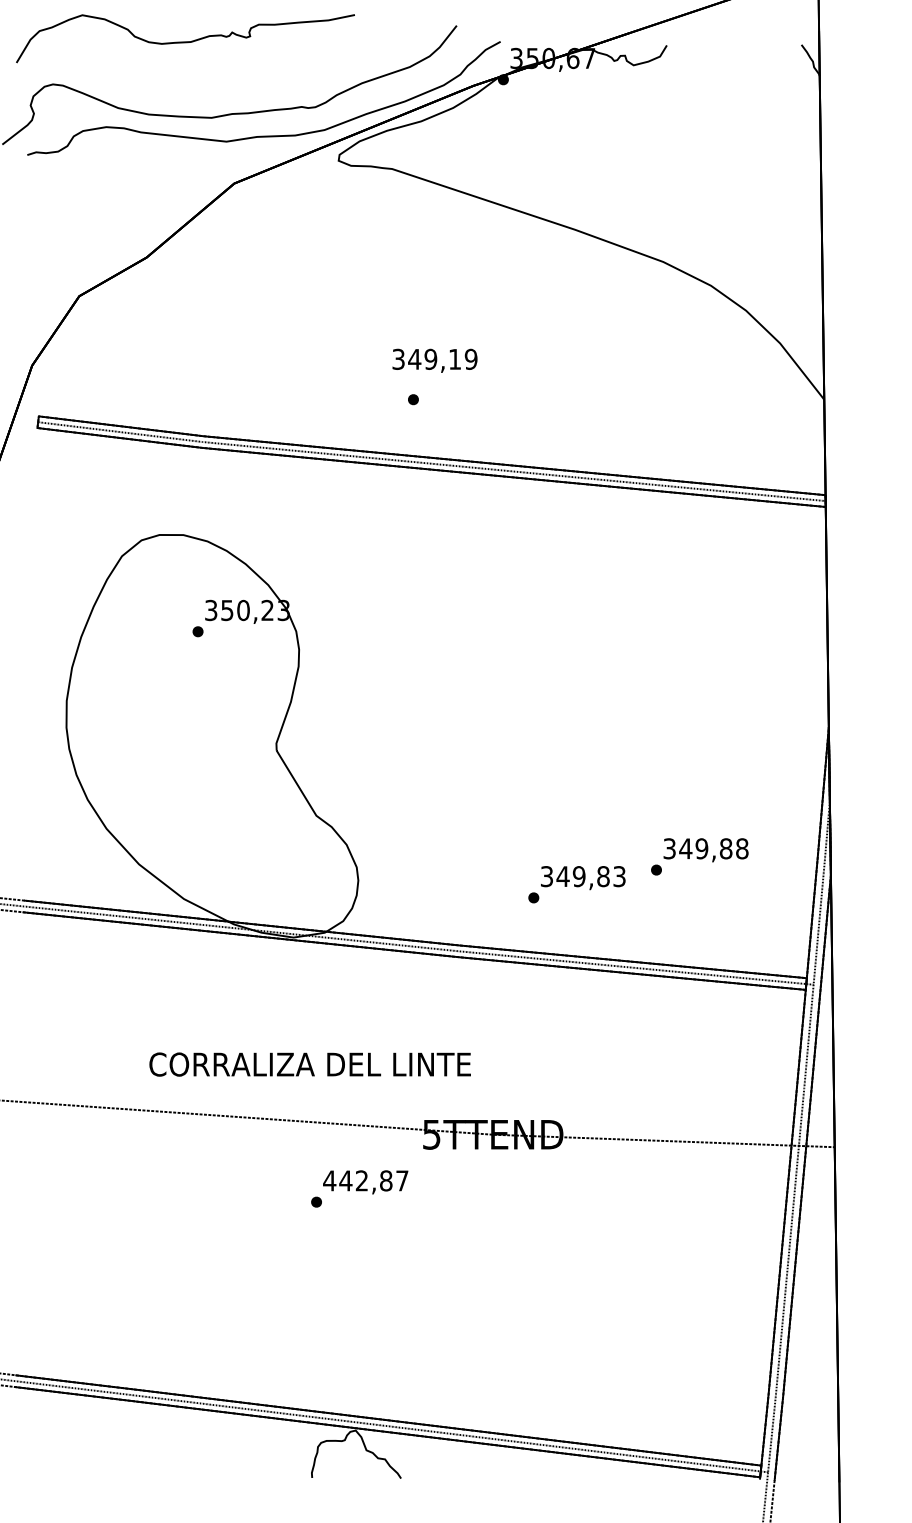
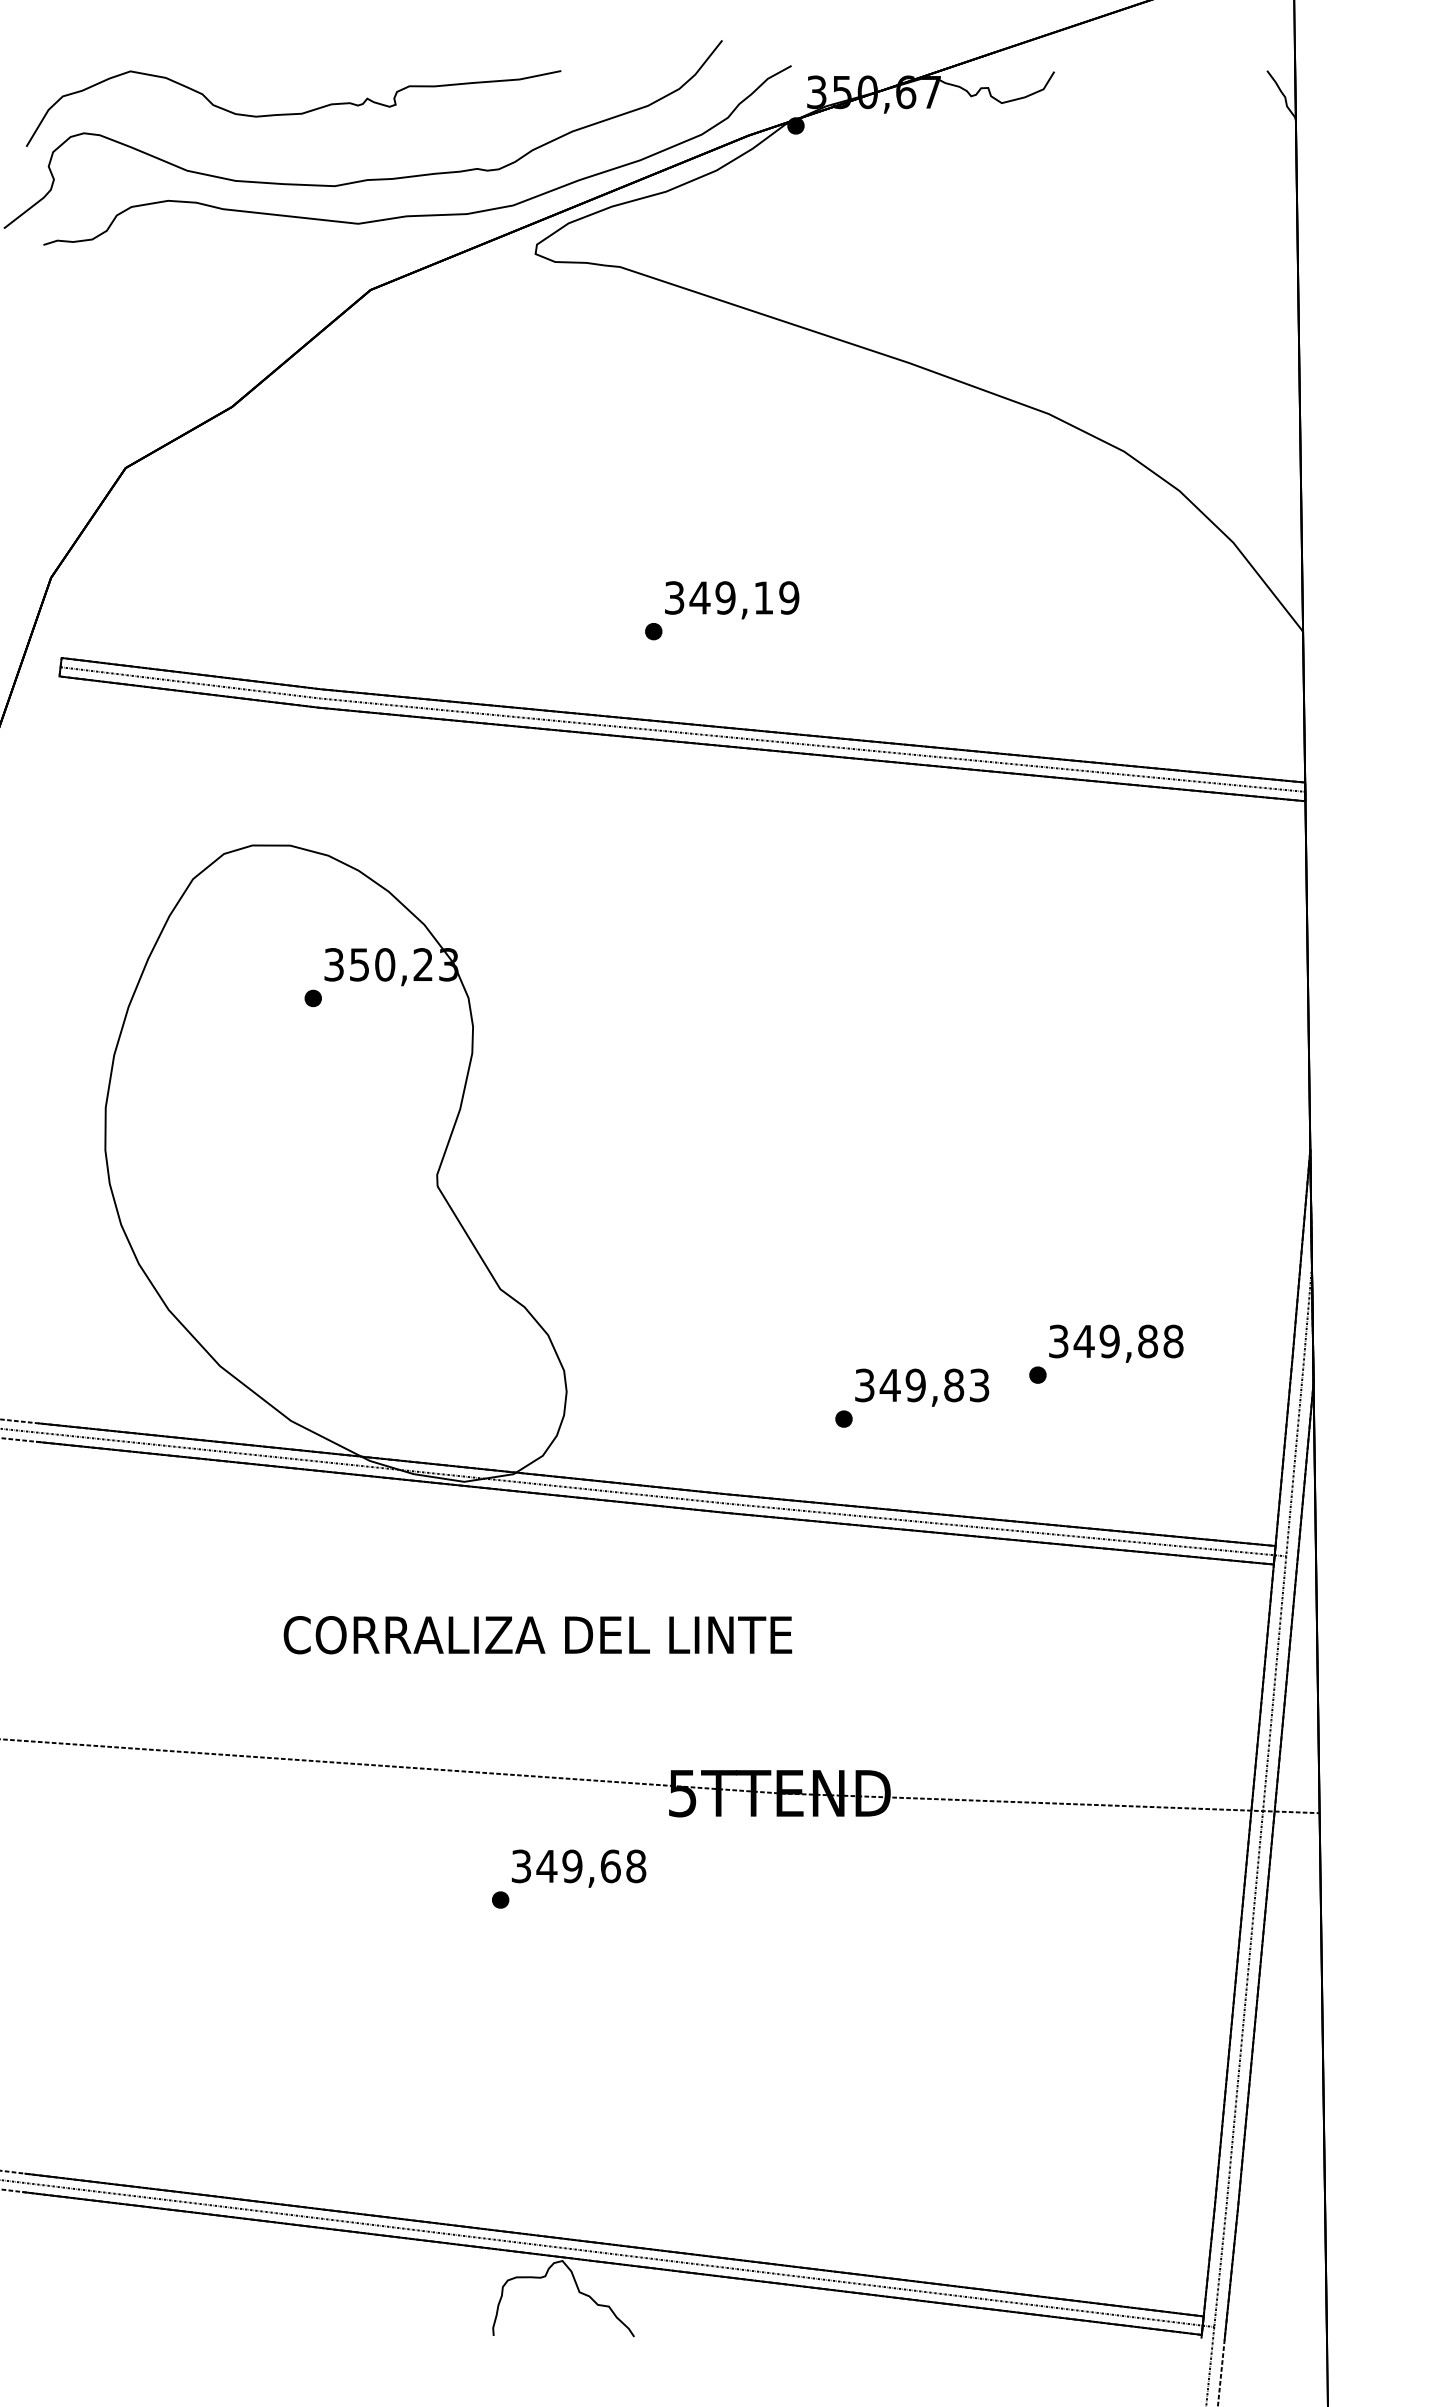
curve: (185, 41) -> (293, 112), moved
text: (434, 360) -> (731, 599), moved
text: (309, 1064) -> (536, 1635), moved
text: (365, 1180) -> (577, 1865), 442,87 -> 349,68

